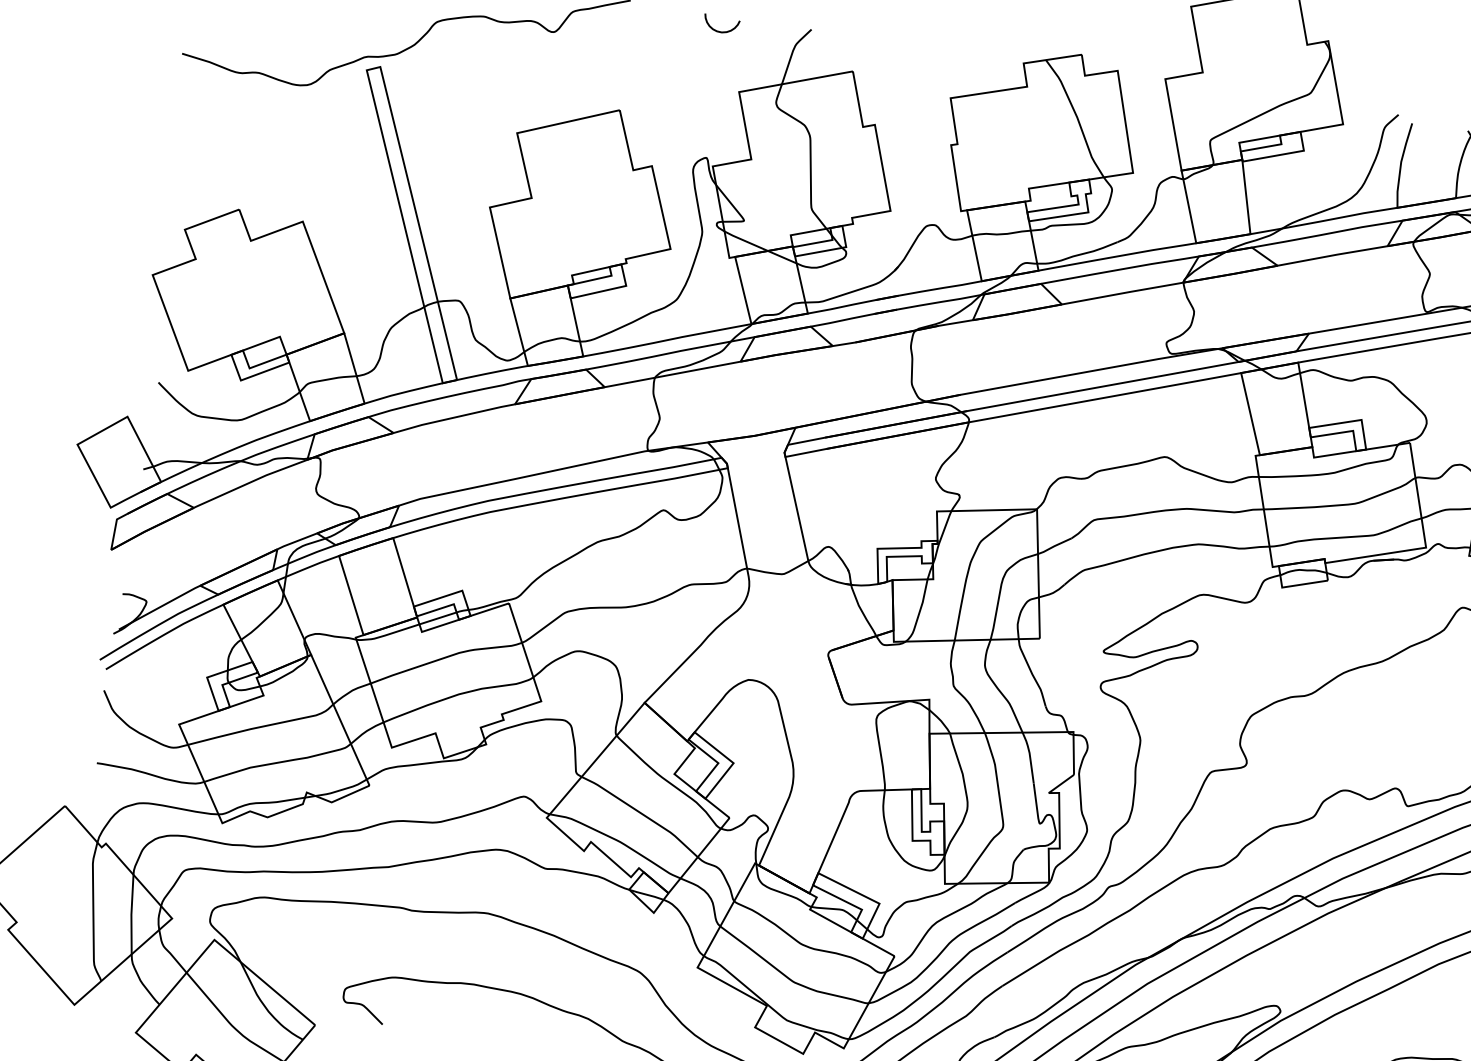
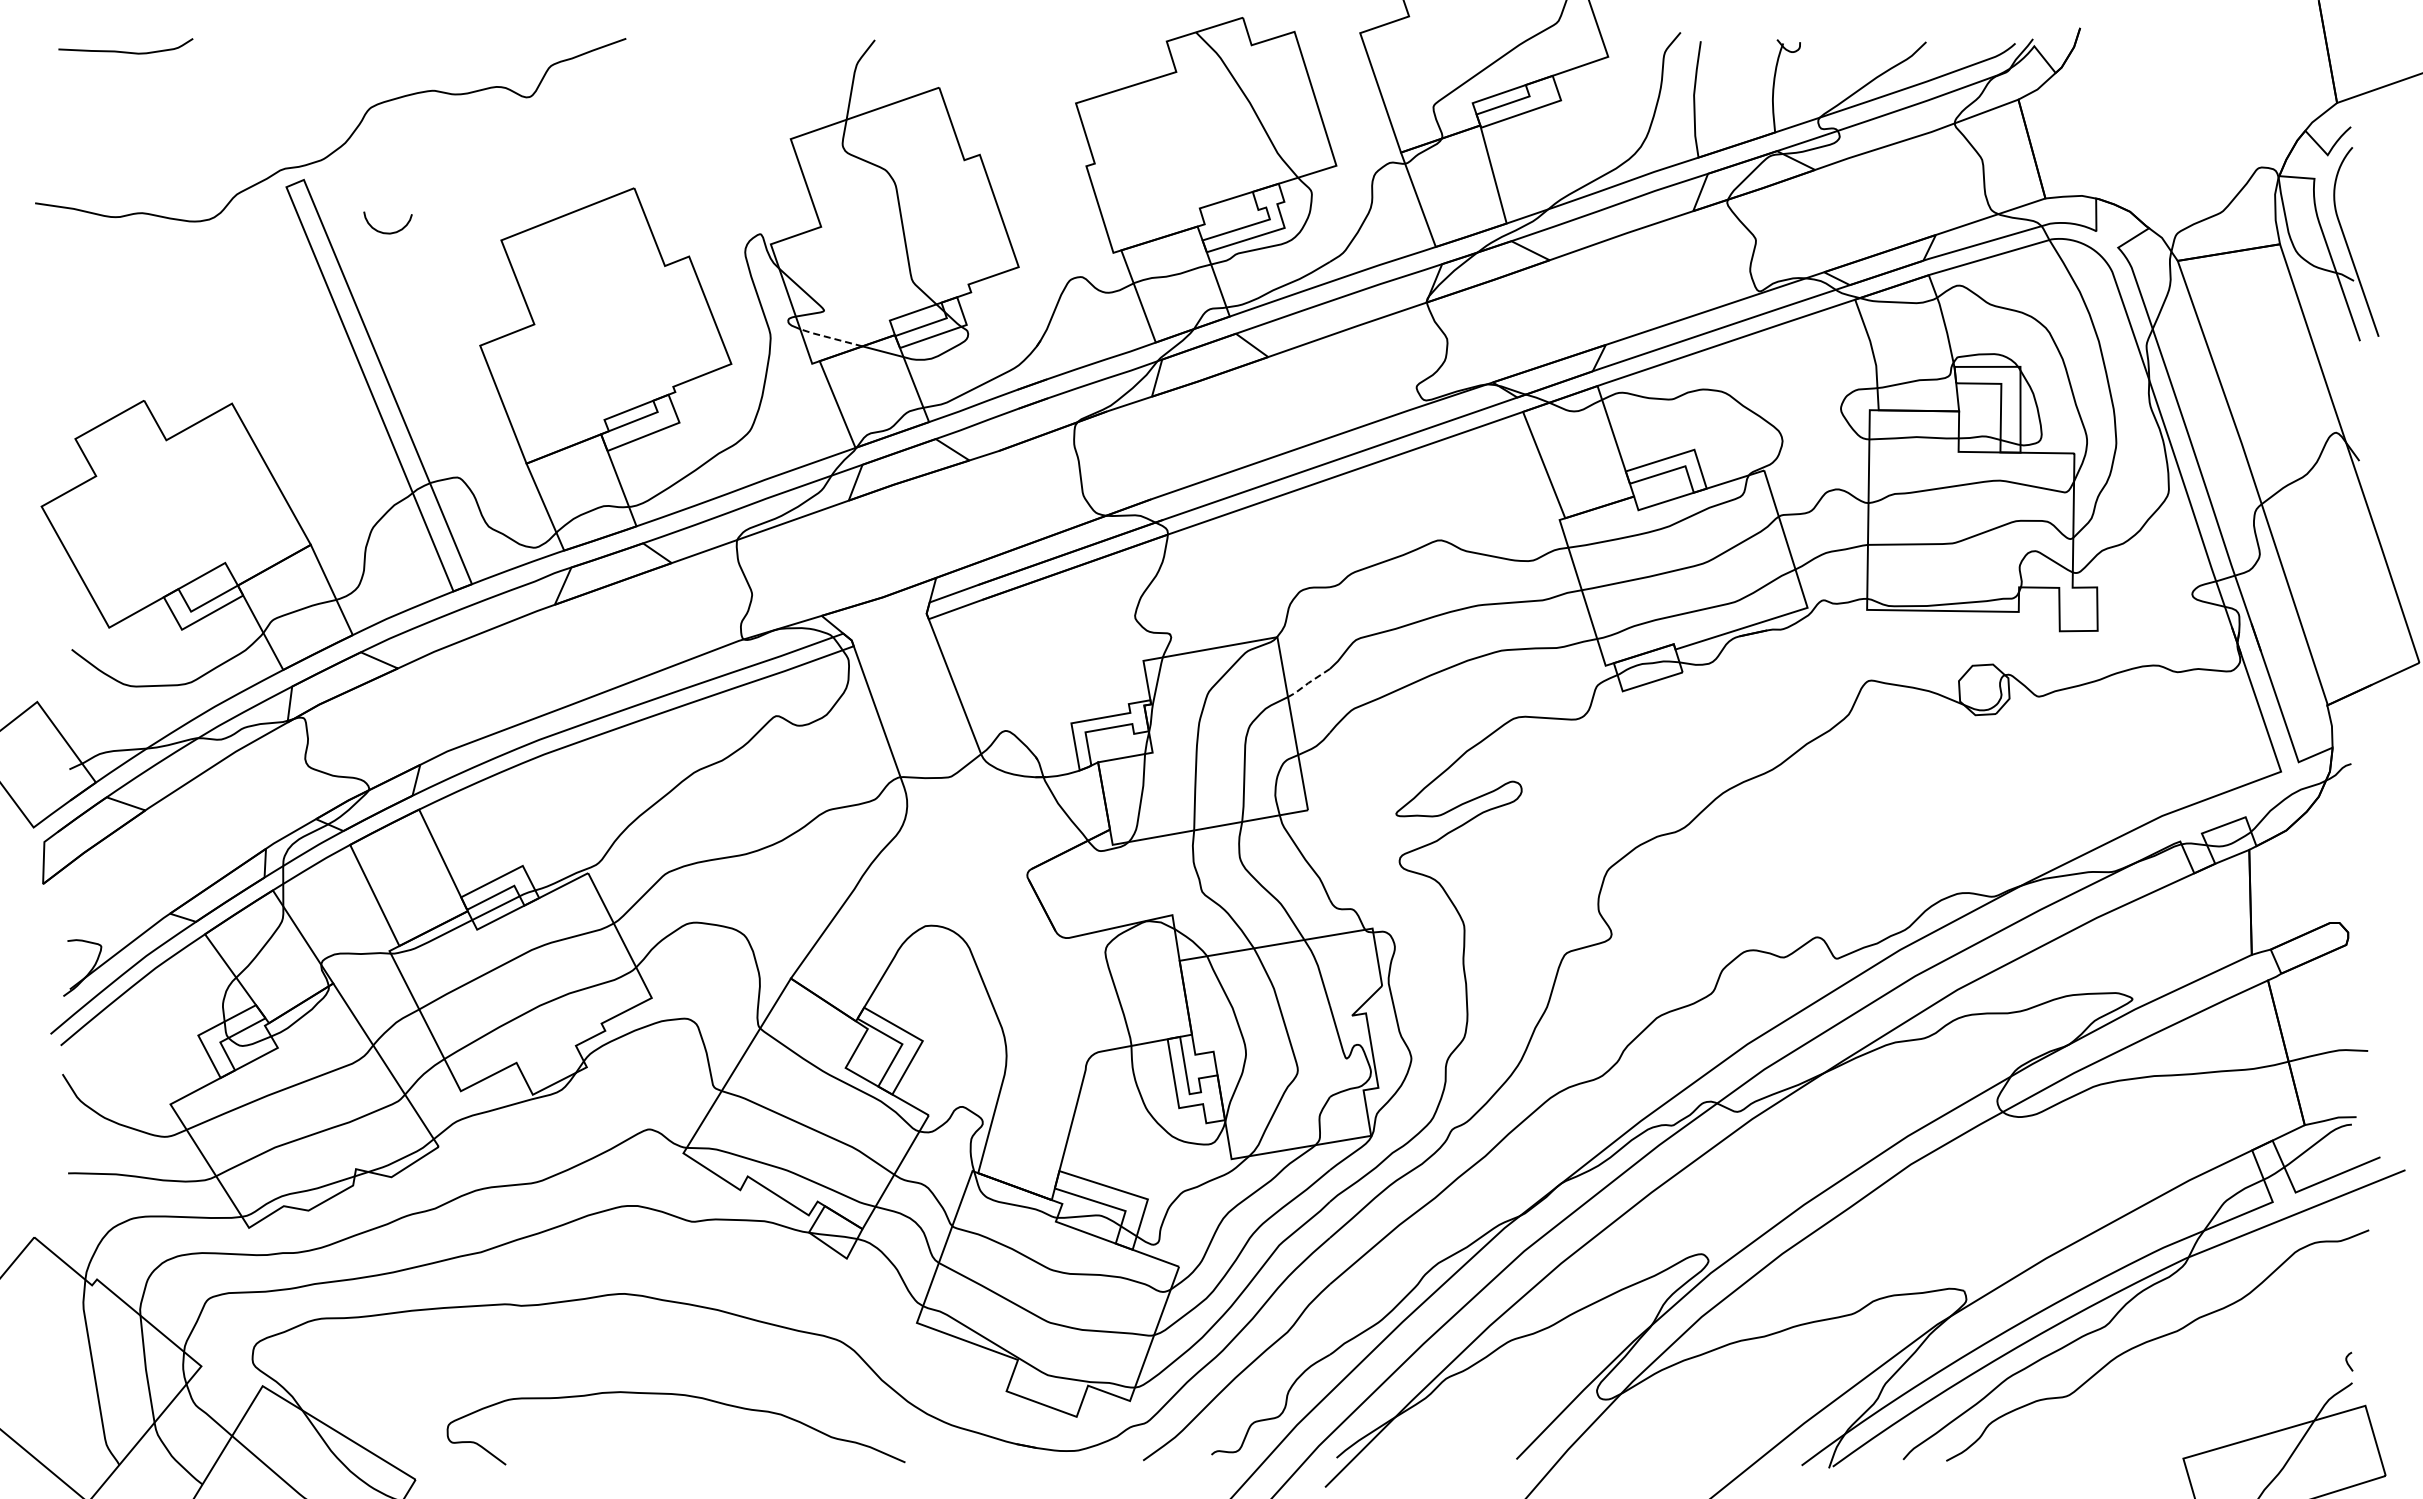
curve: (720, 31) -> (387, 232), moved
line: (745, 240) -> (830, 337), solid -> dashed
line: (1054, 546) -> (1308, 683), solid -> dashed

